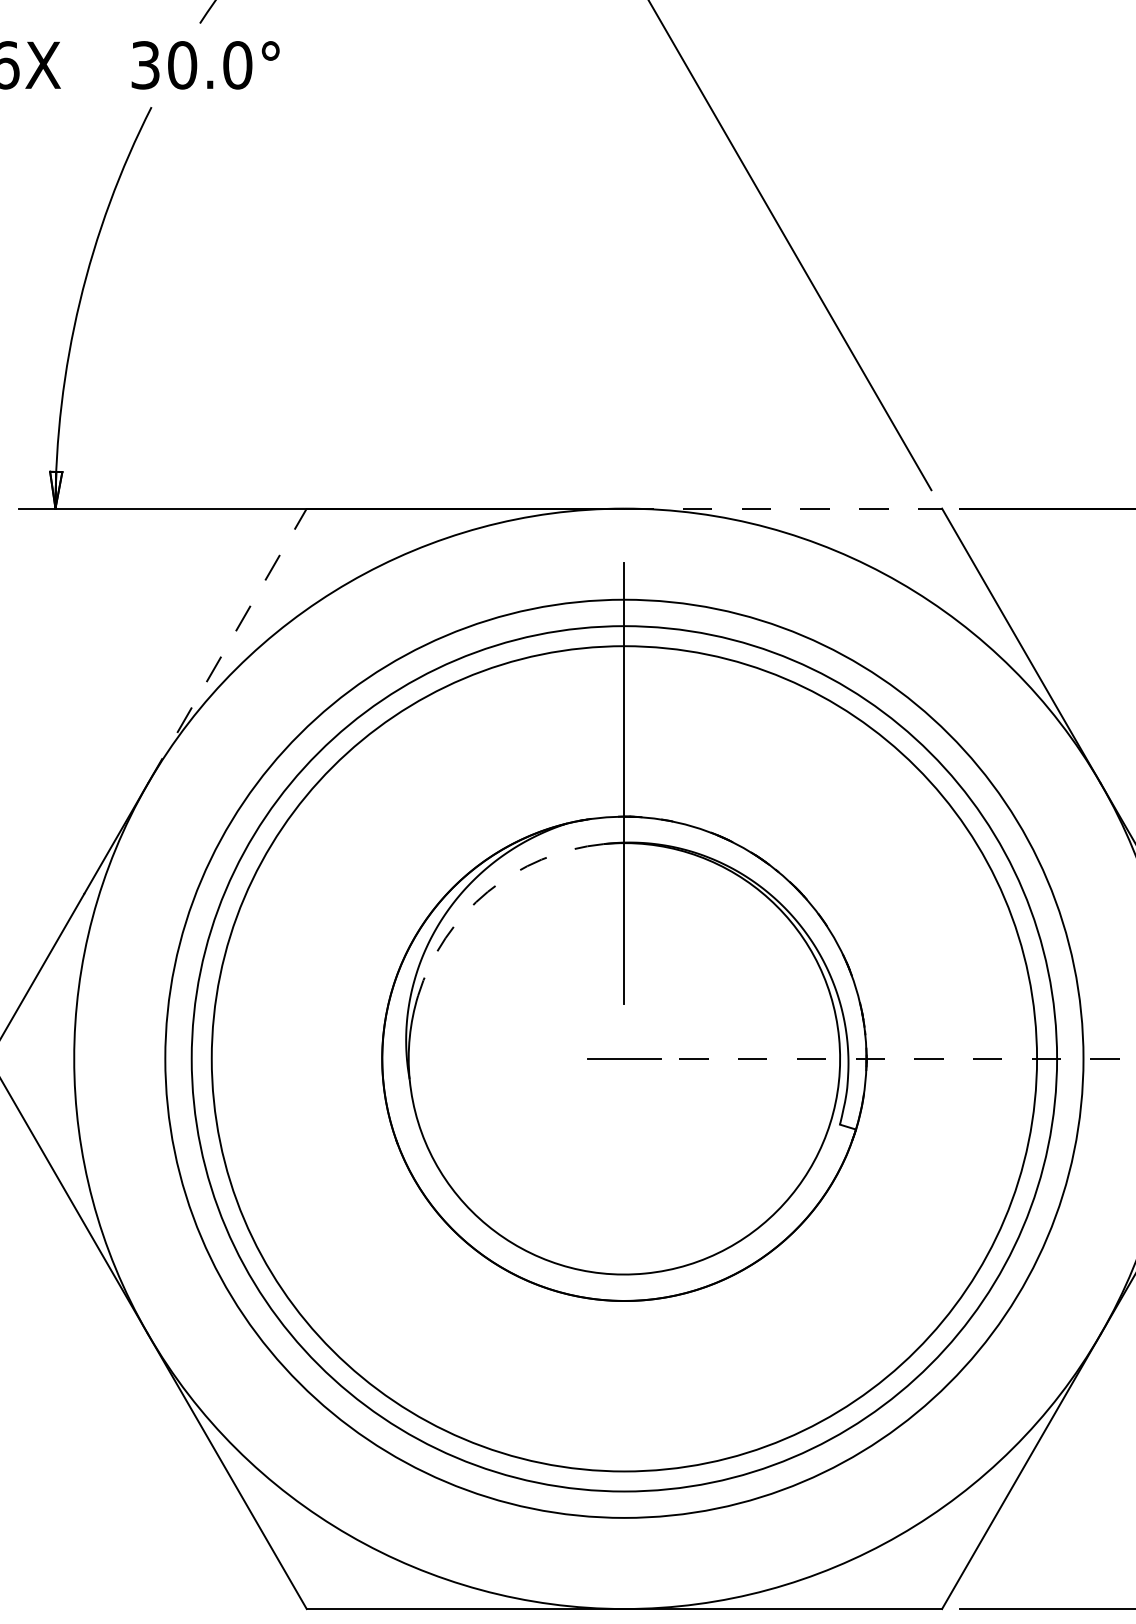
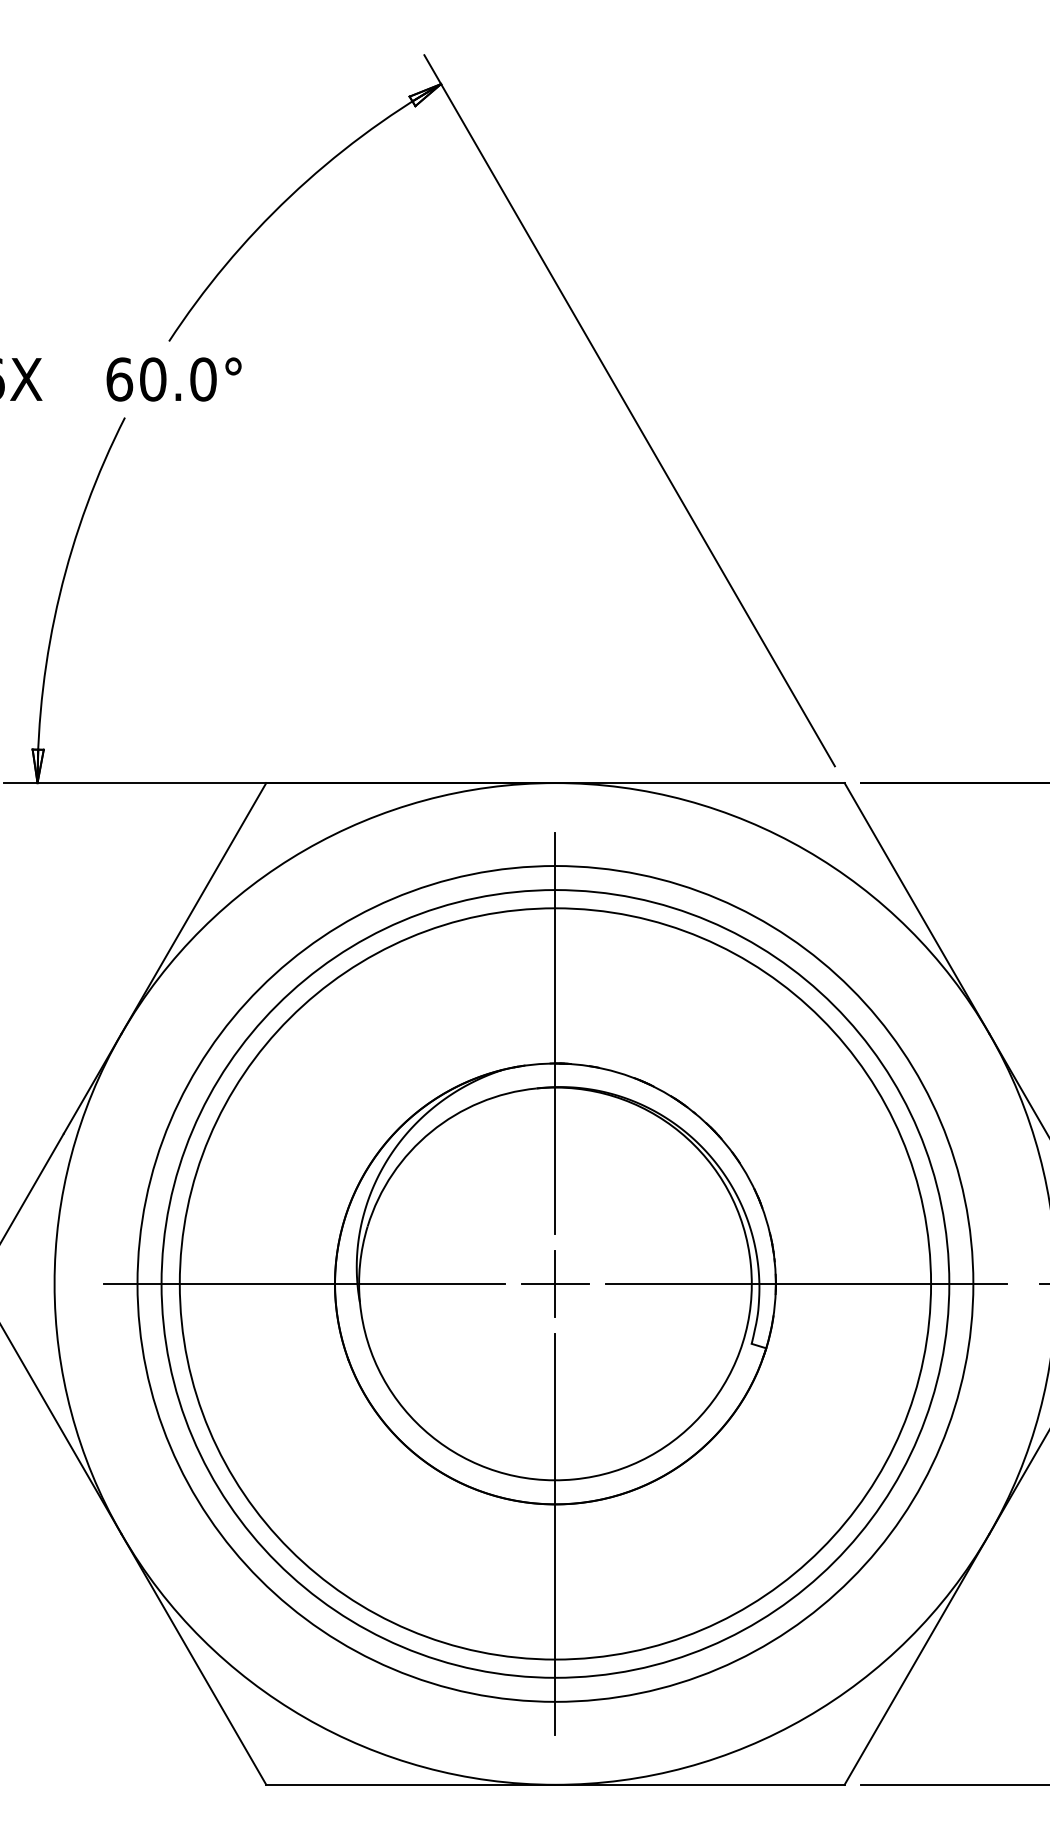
text: (145, 65) -> (119, 379), 30.0° -> 60.0°
line: (783, 509) -> (700, 783), dashed -> solid
line: (226, 646) -> (193, 908), dashed -> solid
arc: (488, 891) -> (431, 1131), dashed -> solid
line: (348, 1058) -> (304, 1283), added
line: (624, 1058) -> (555, 1283), added
line: (900, 1058) -> (806, 1283), dashed -> solid
line: (624, 1334) -> (555, 1534), added

